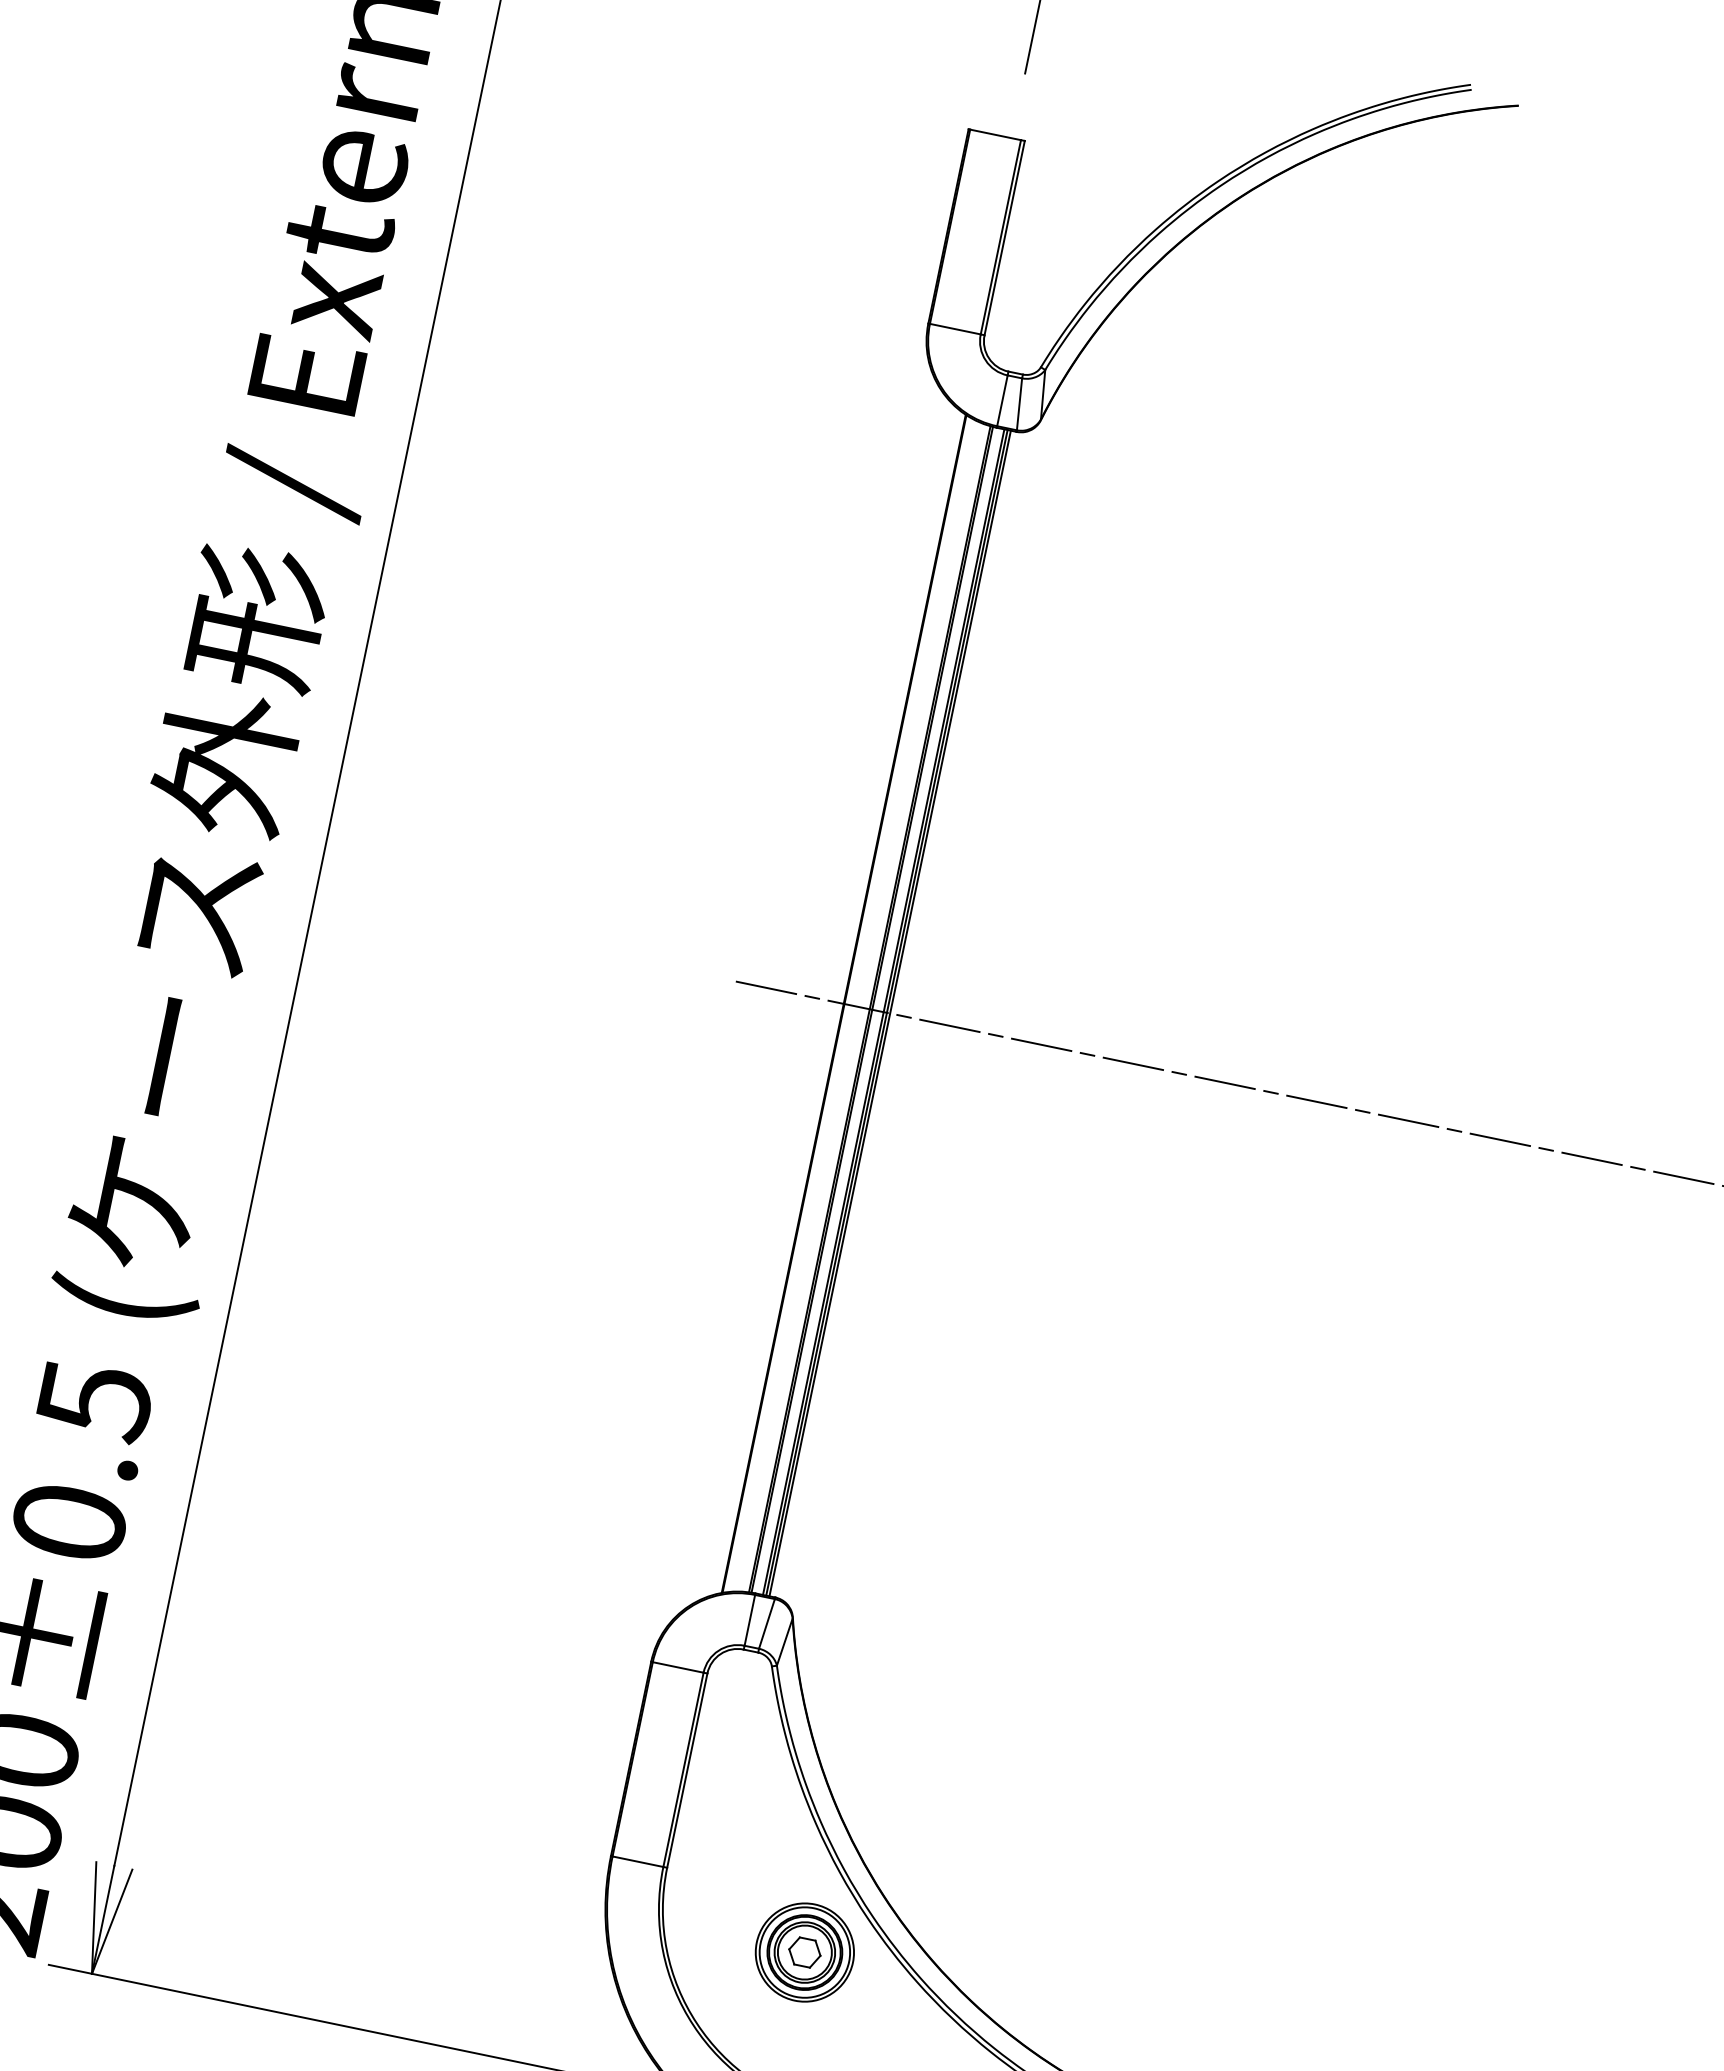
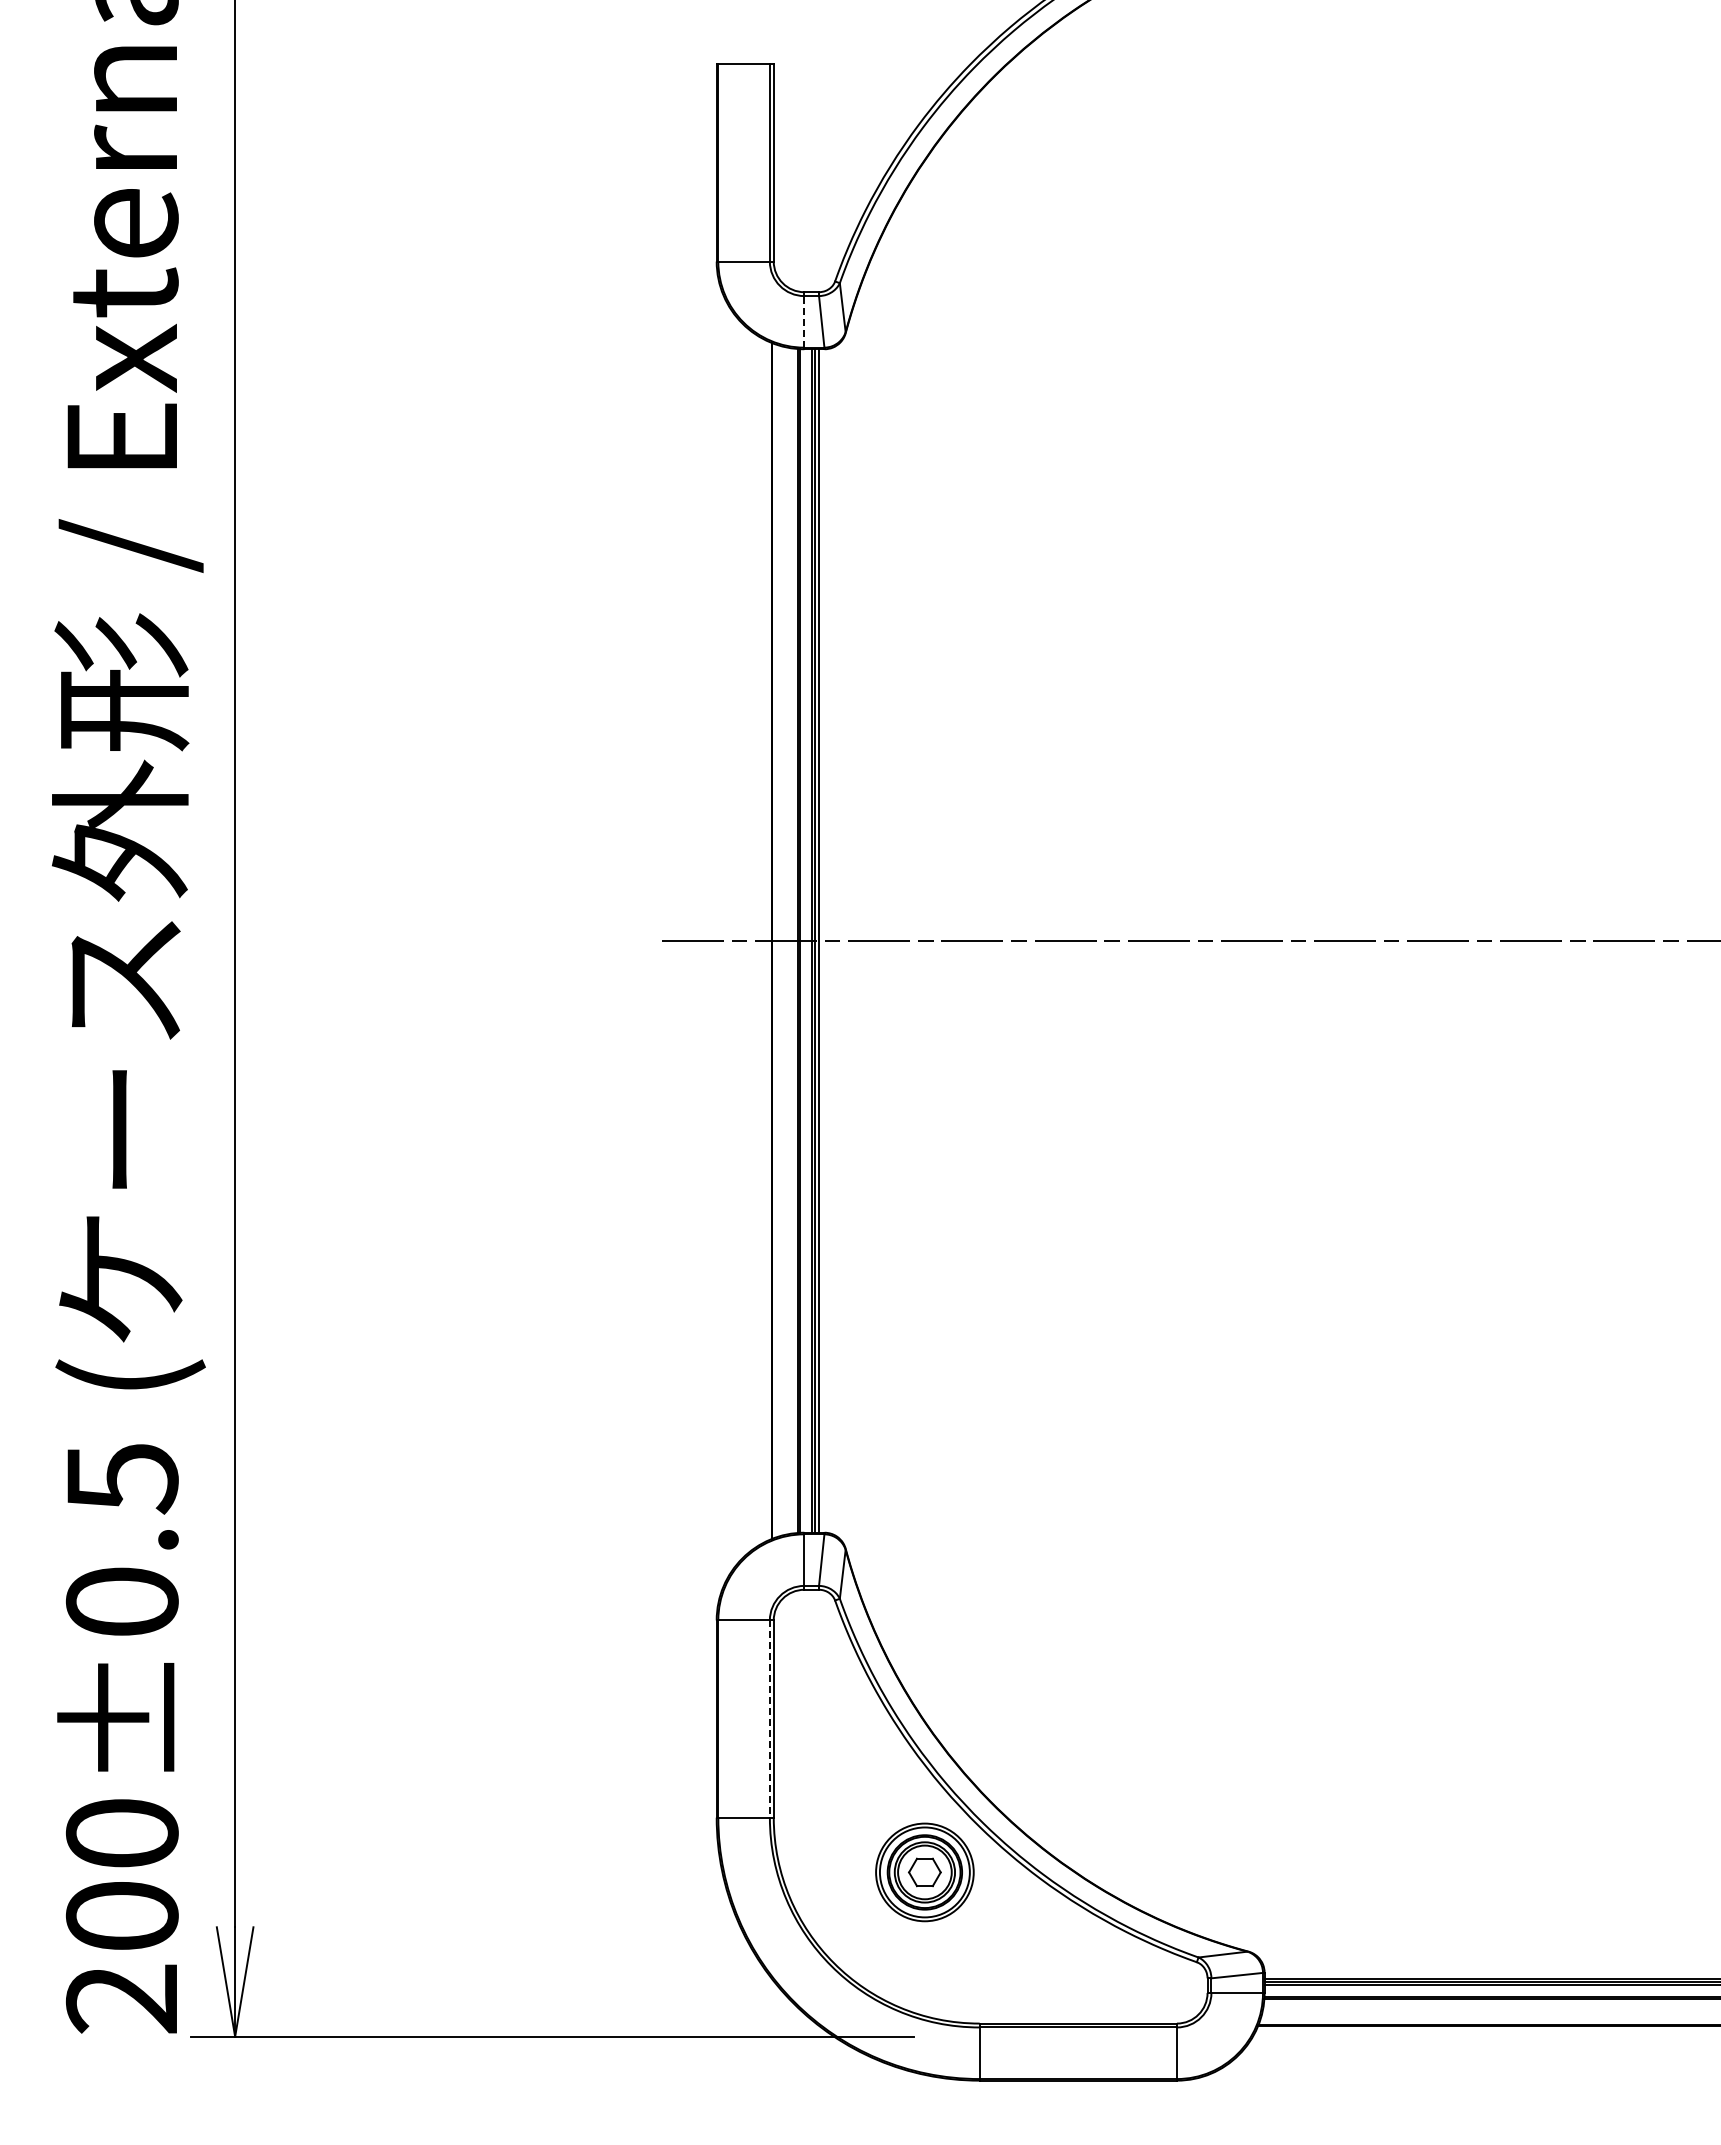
line: (1002, 400) -> (804, 321), solid -> dashed
line: (683, 1770) -> (769, 1719), solid -> dashed

